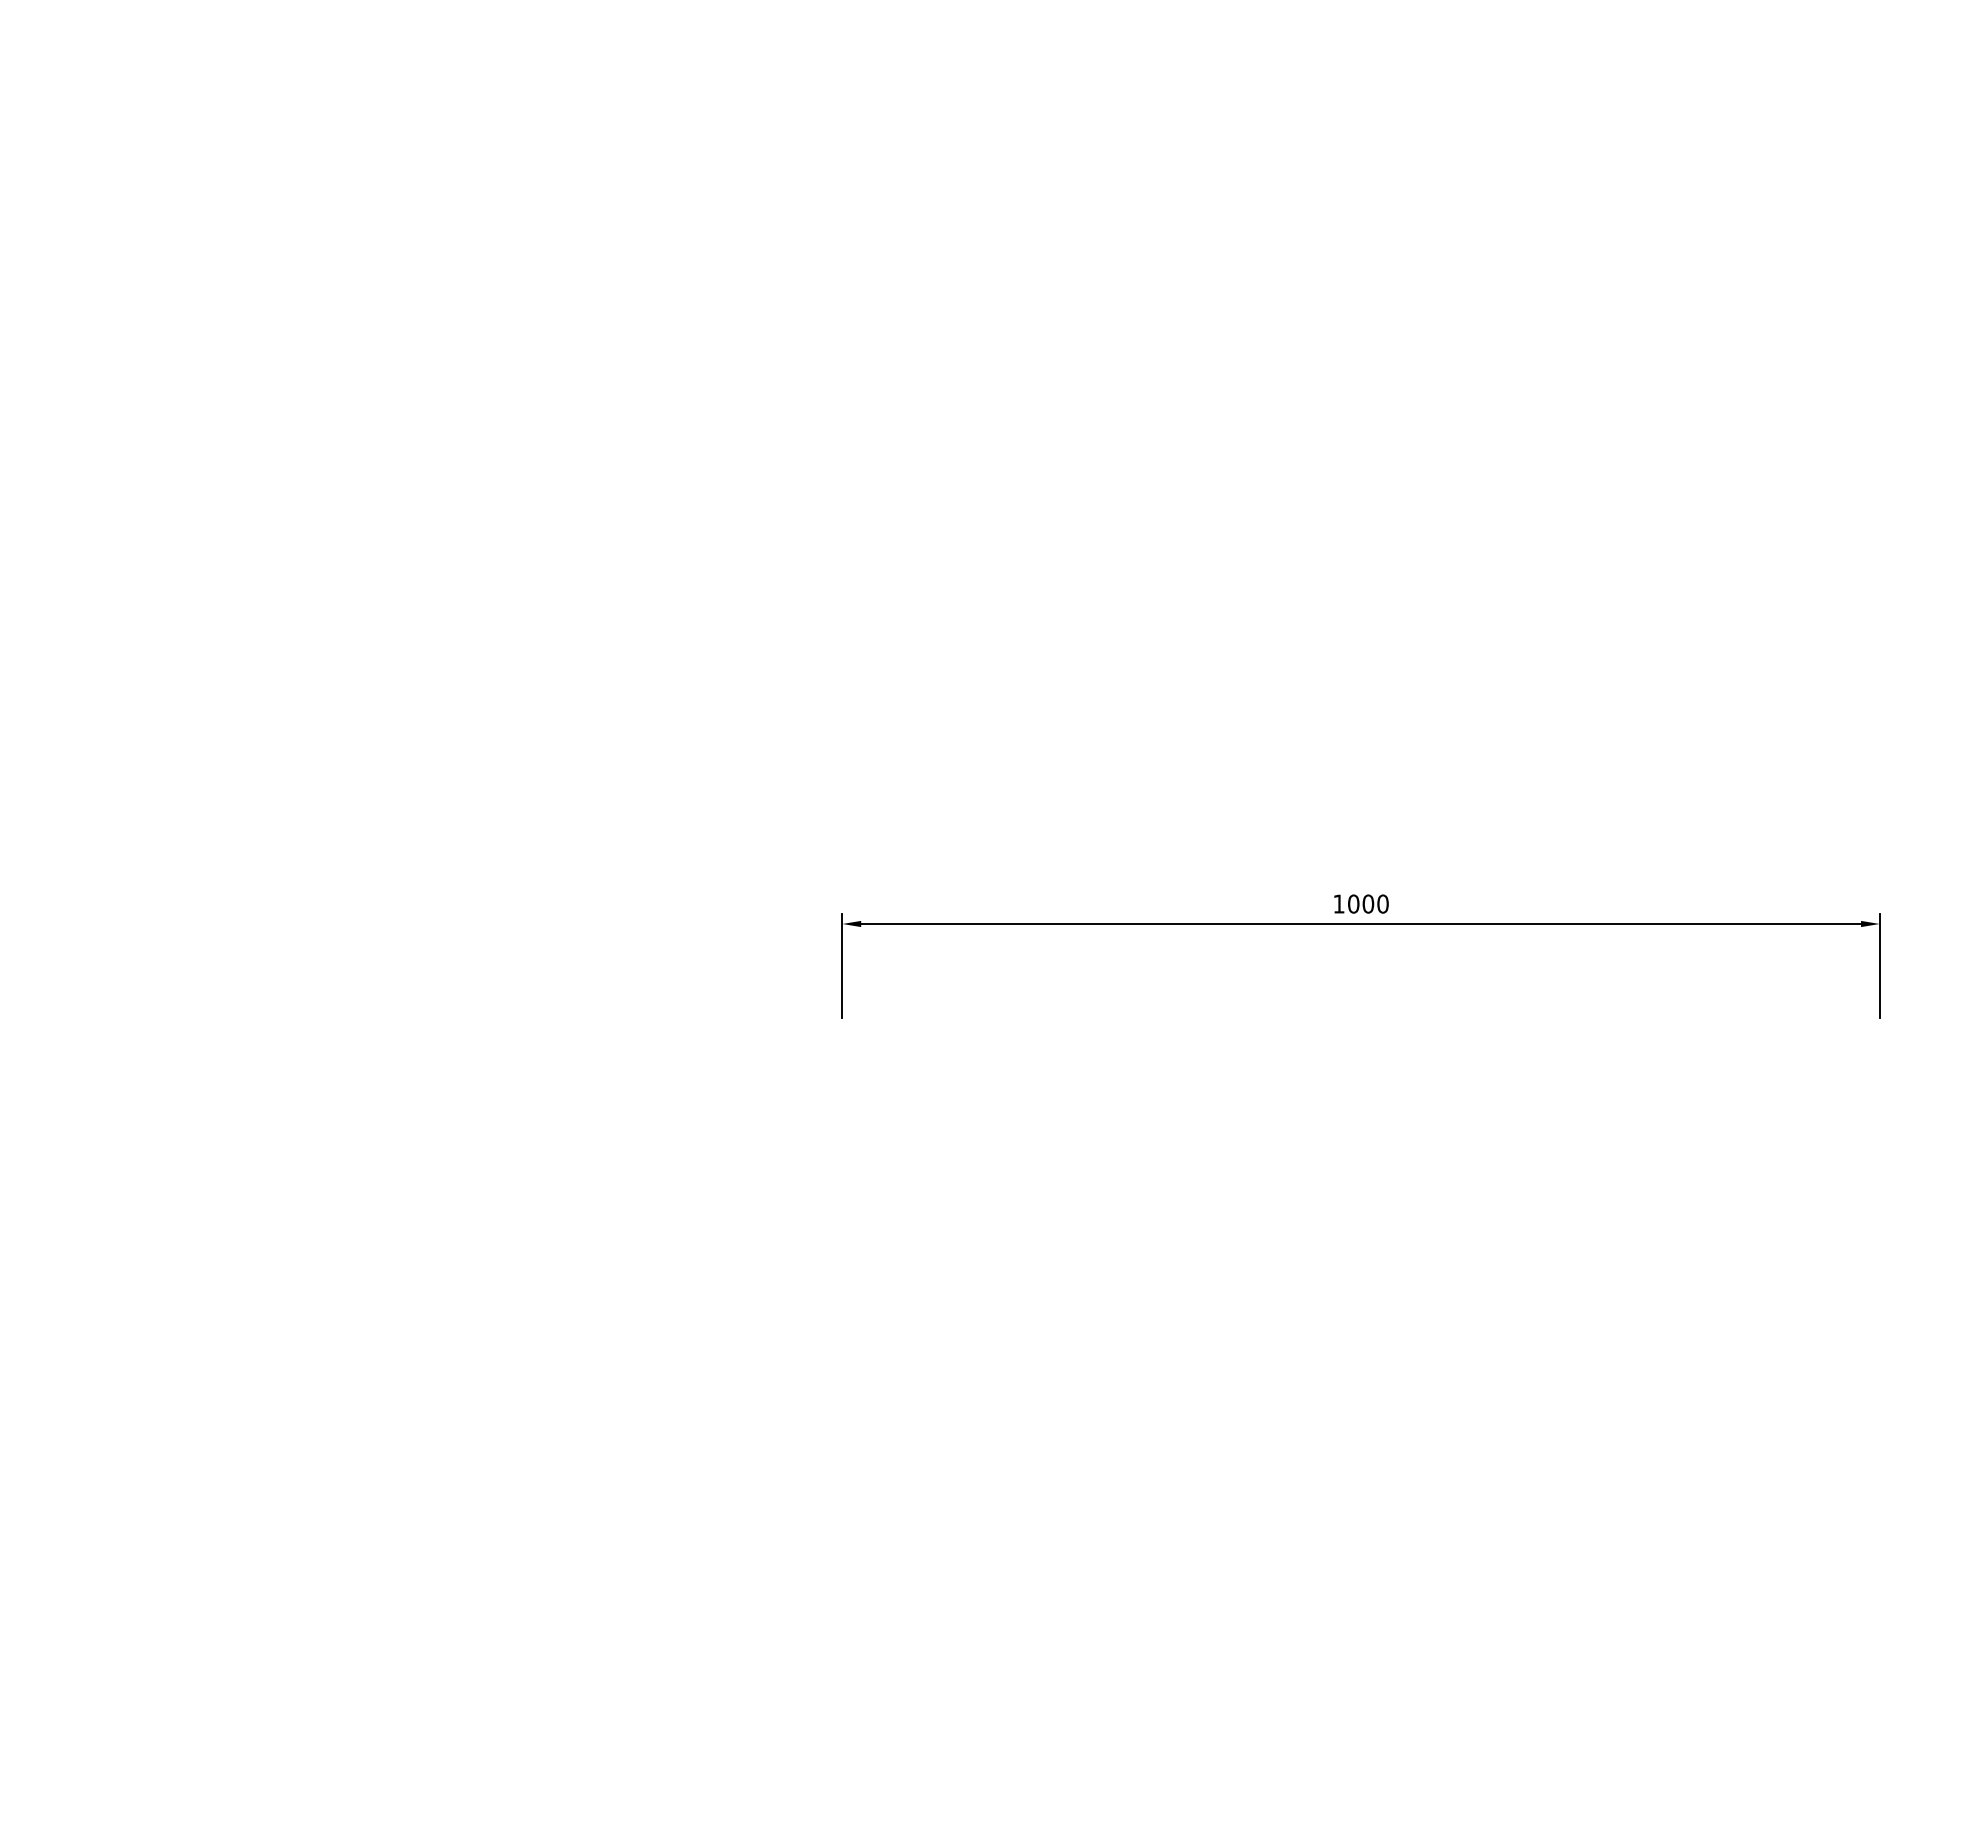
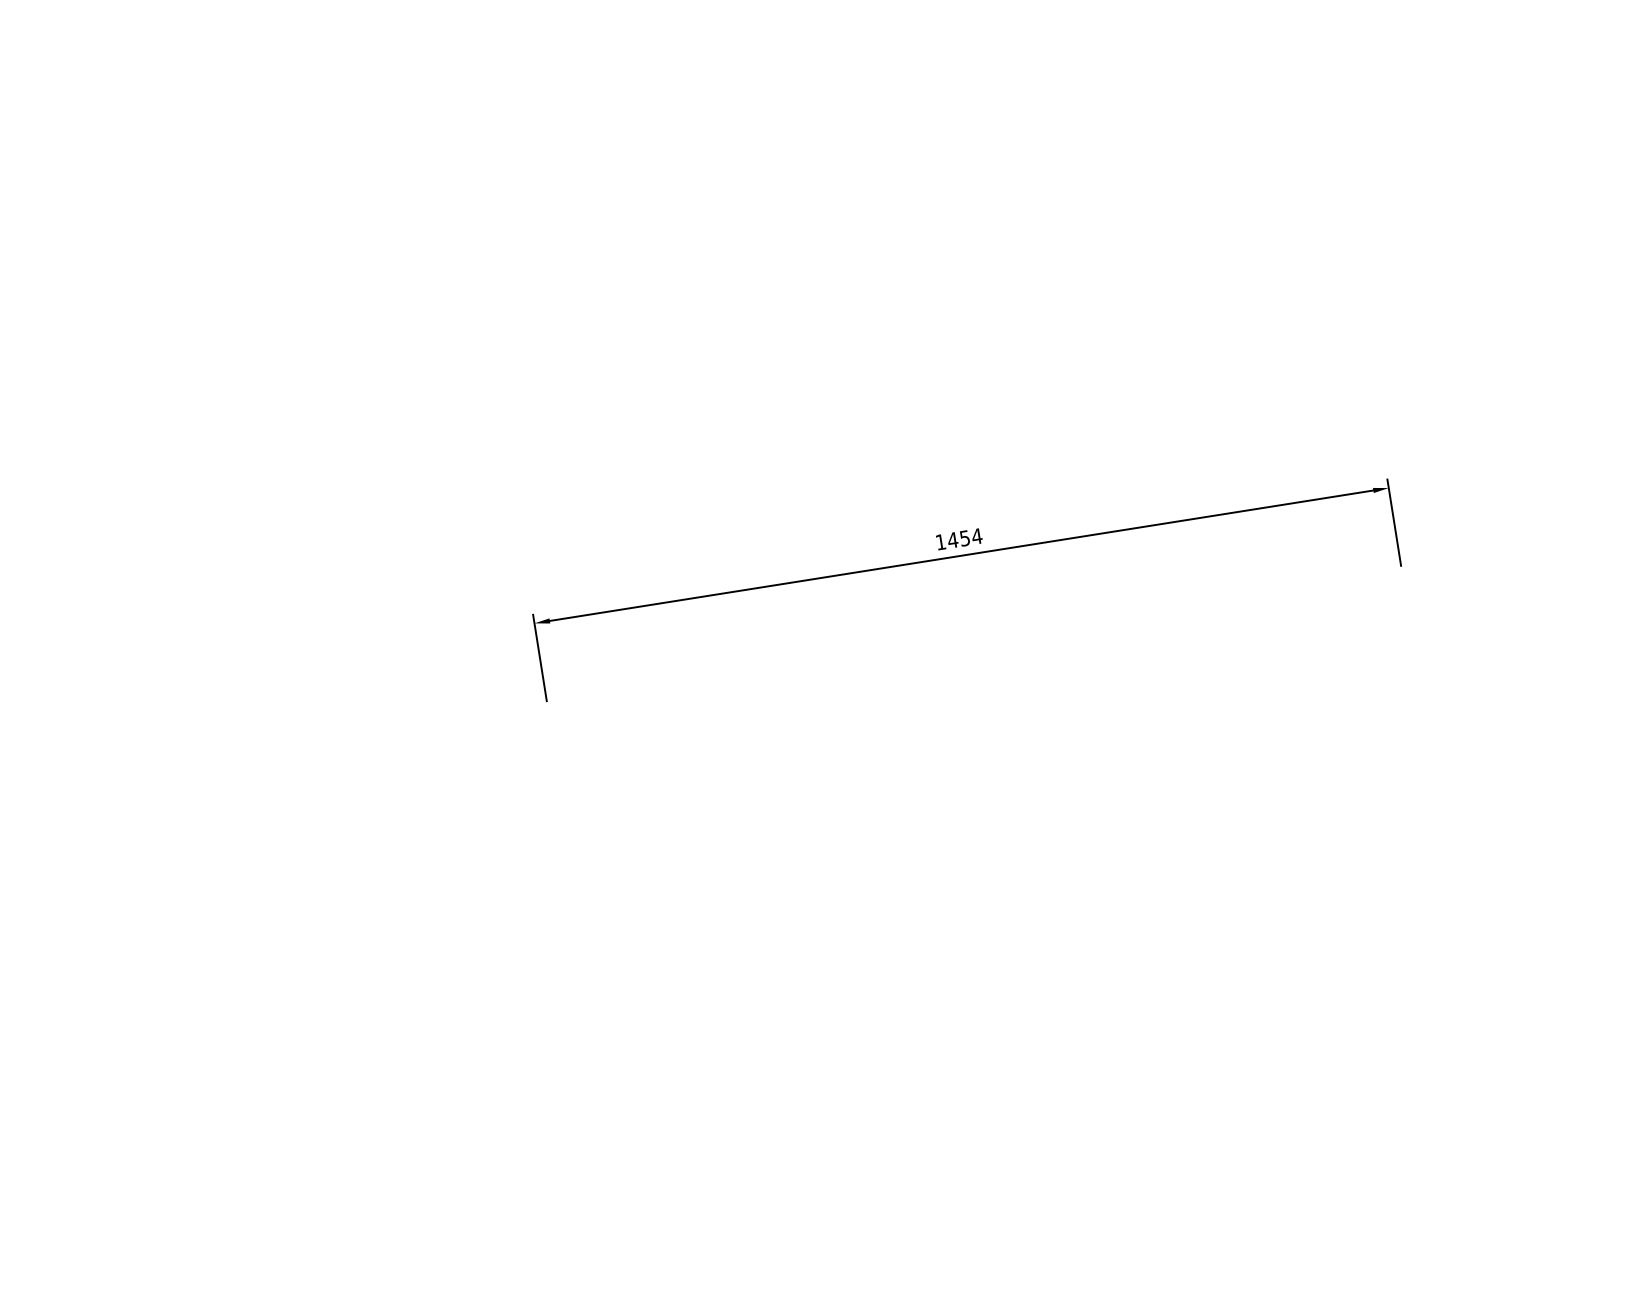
text: (1368, 903) -> (965, 537), 1000 -> 1454

